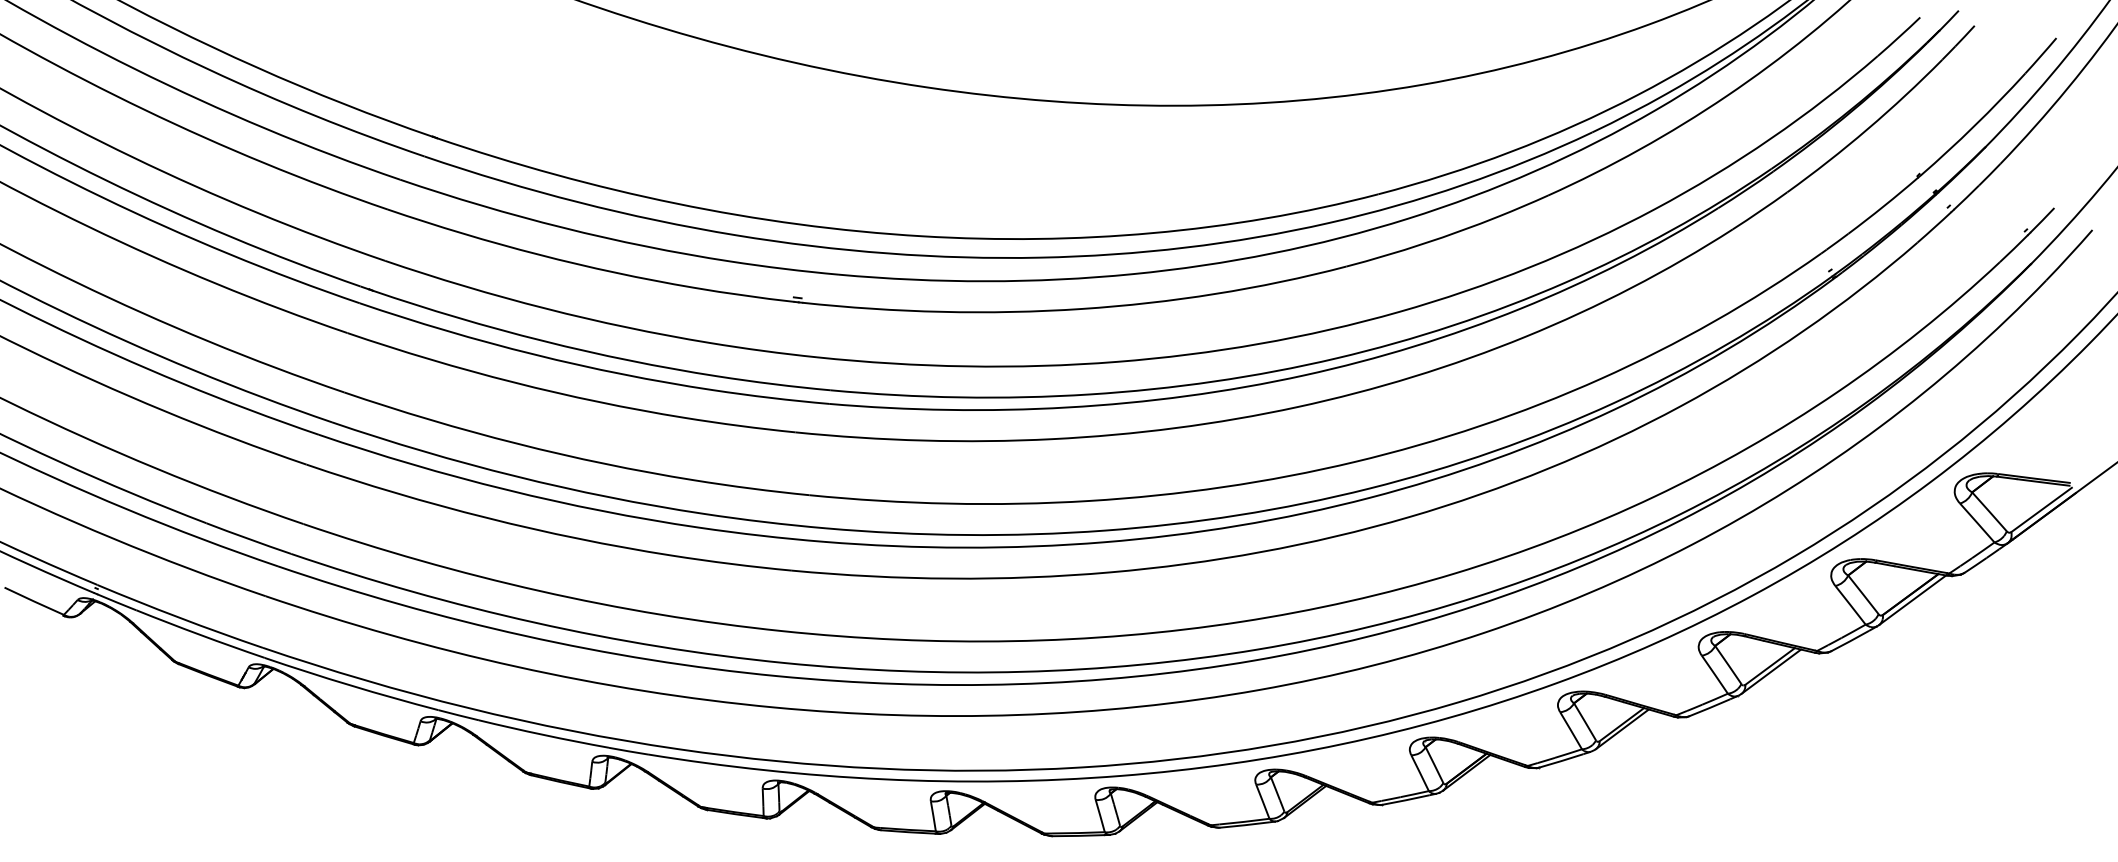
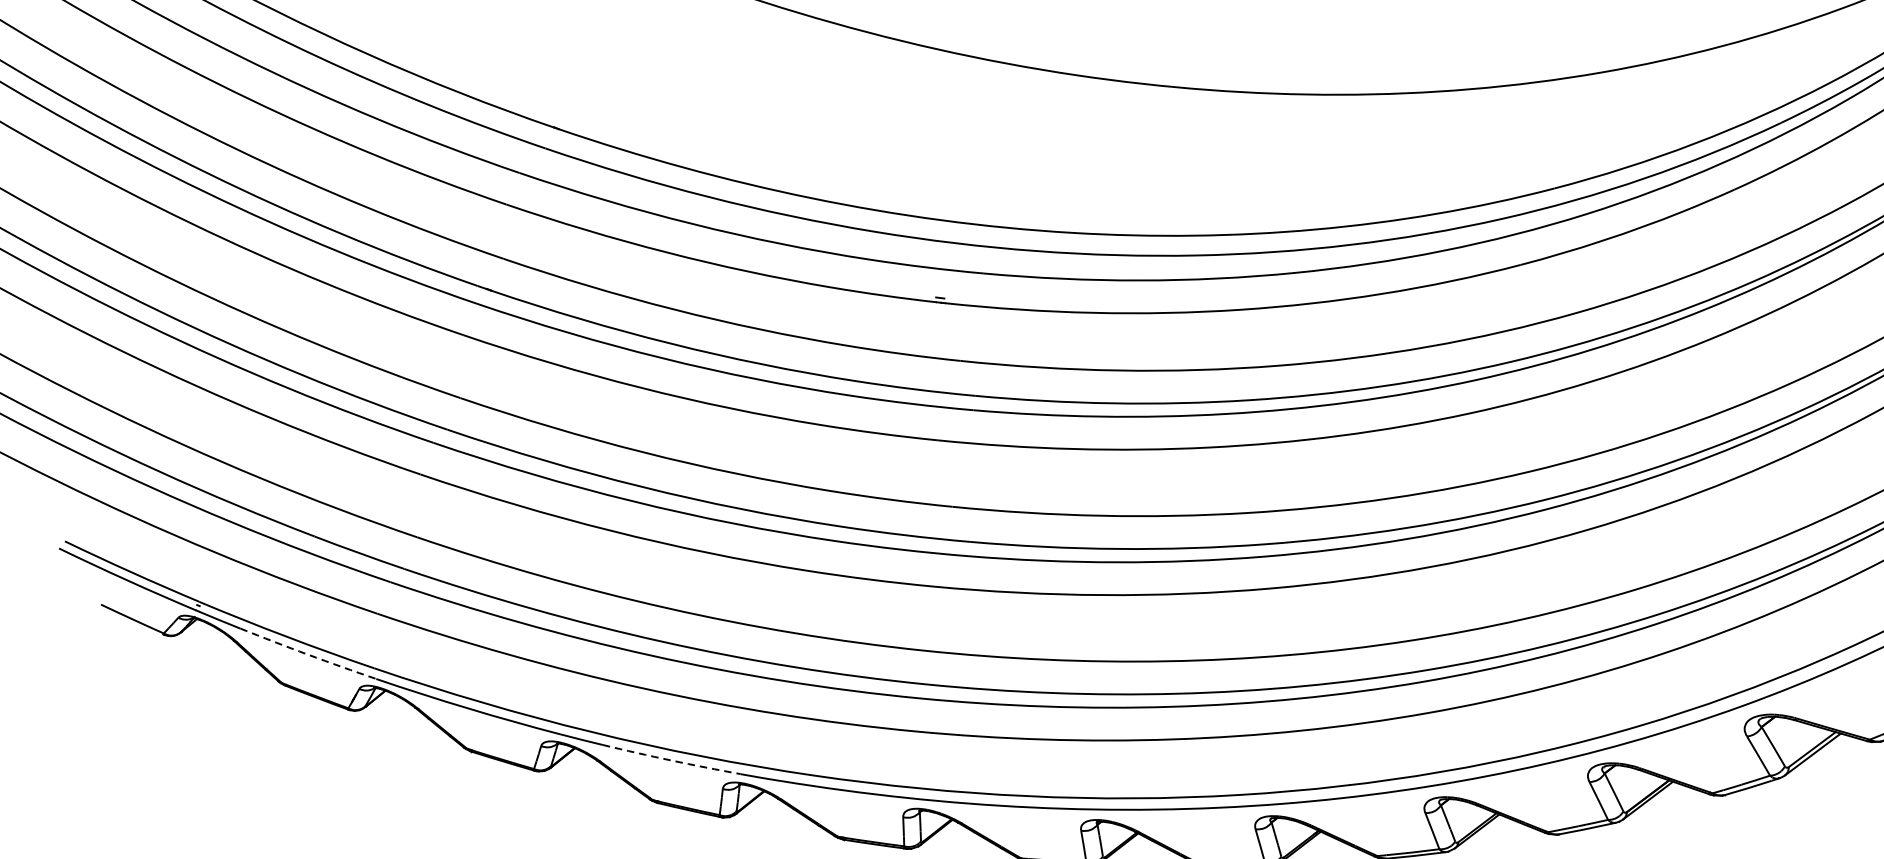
arc: (200, 634) -> (308, 654), solid -> dashed
arc: (543, 734) -> (671, 760), solid -> dashed

